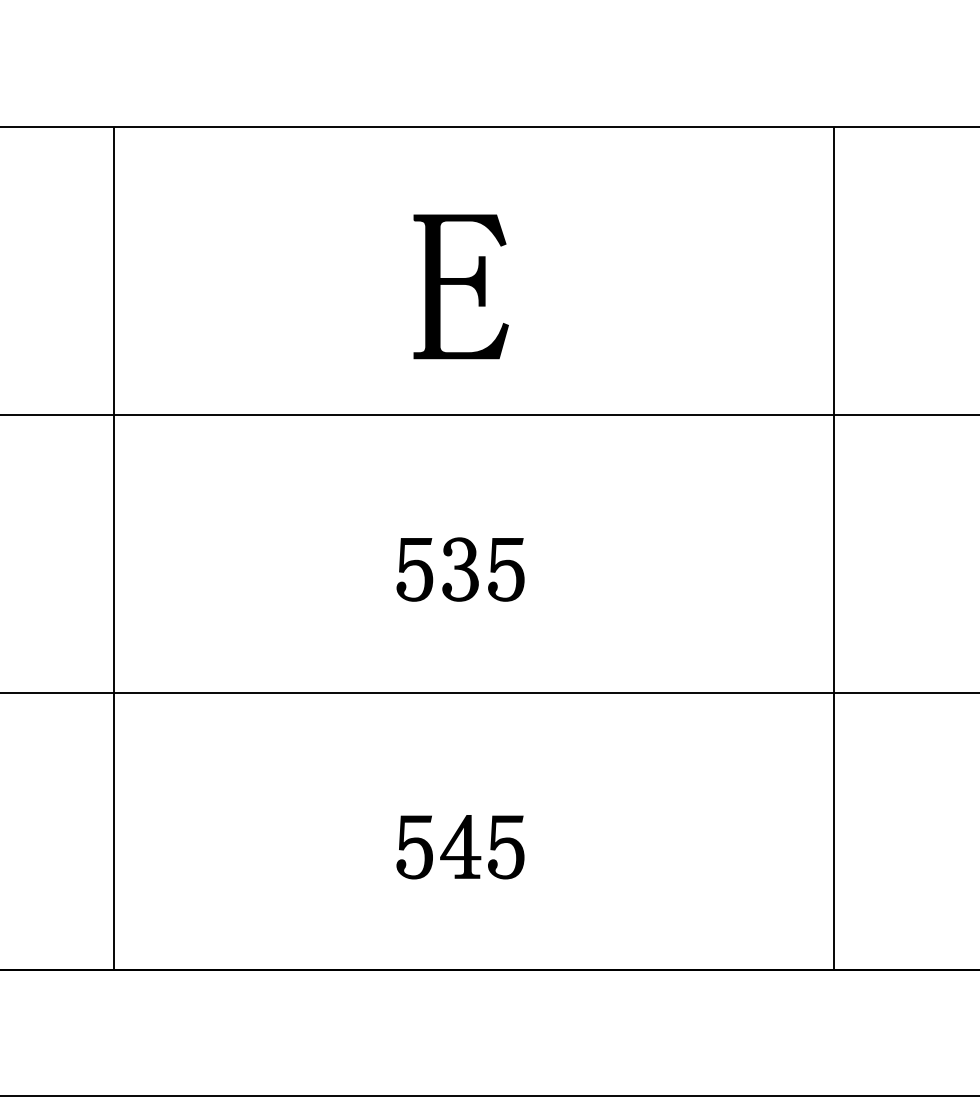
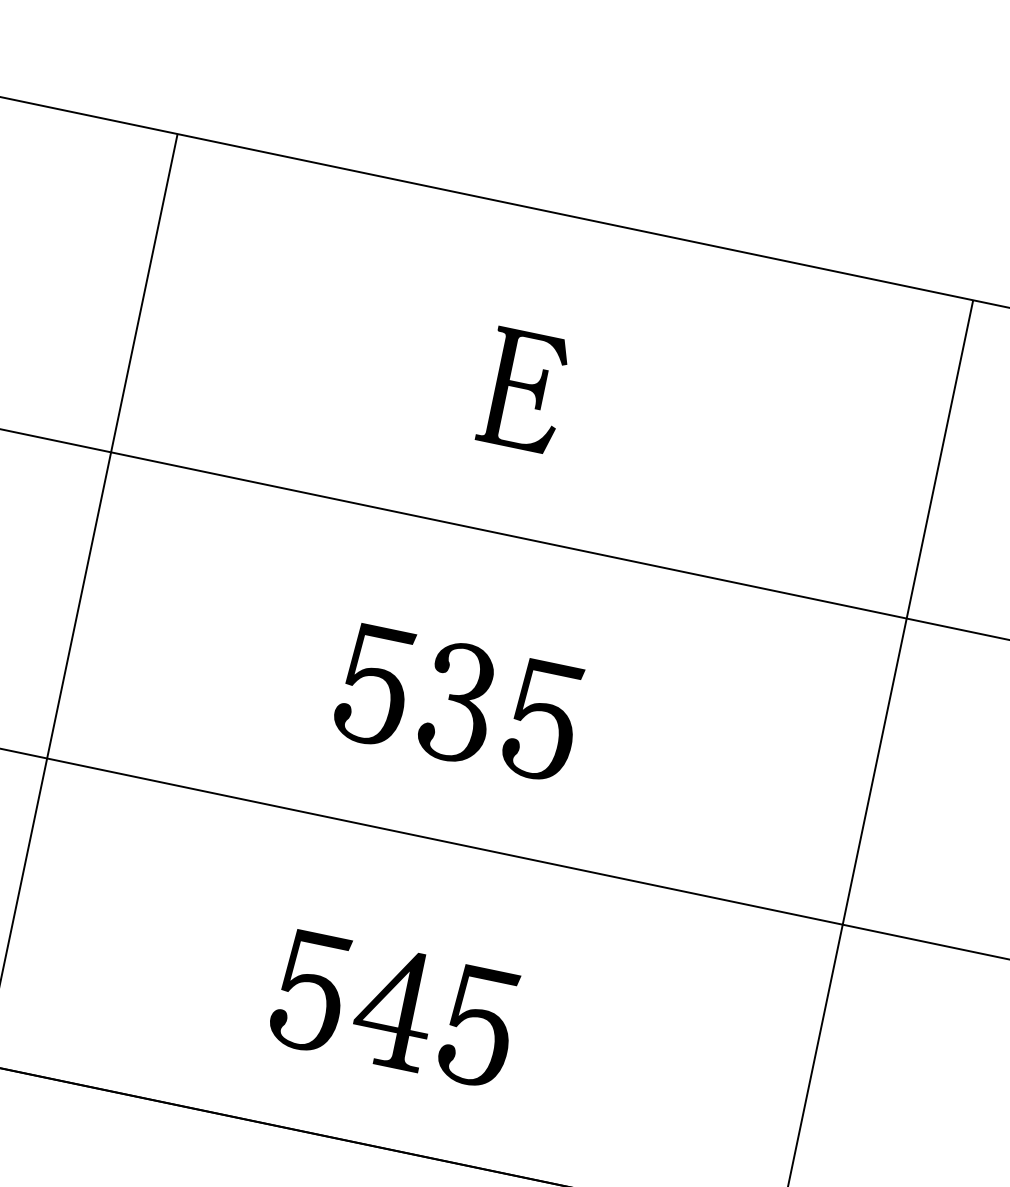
part: (460, 286) -> (523, 390), size x0.71
part: (460, 569) -> (458, 702), size x1.67
part: (460, 847) -> (394, 1009), size x1.67

